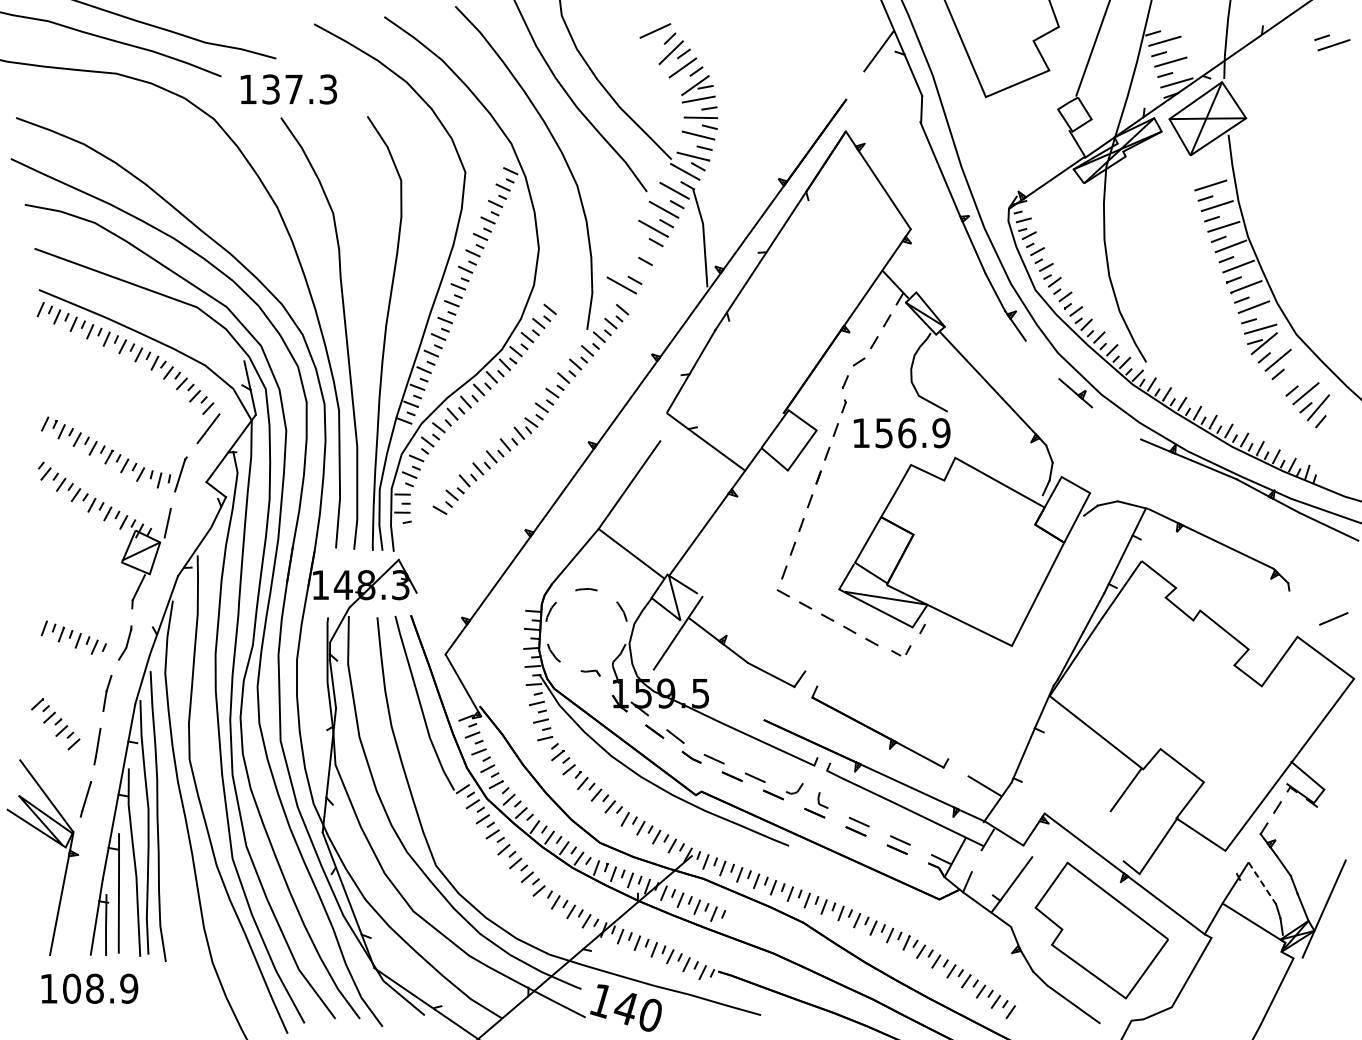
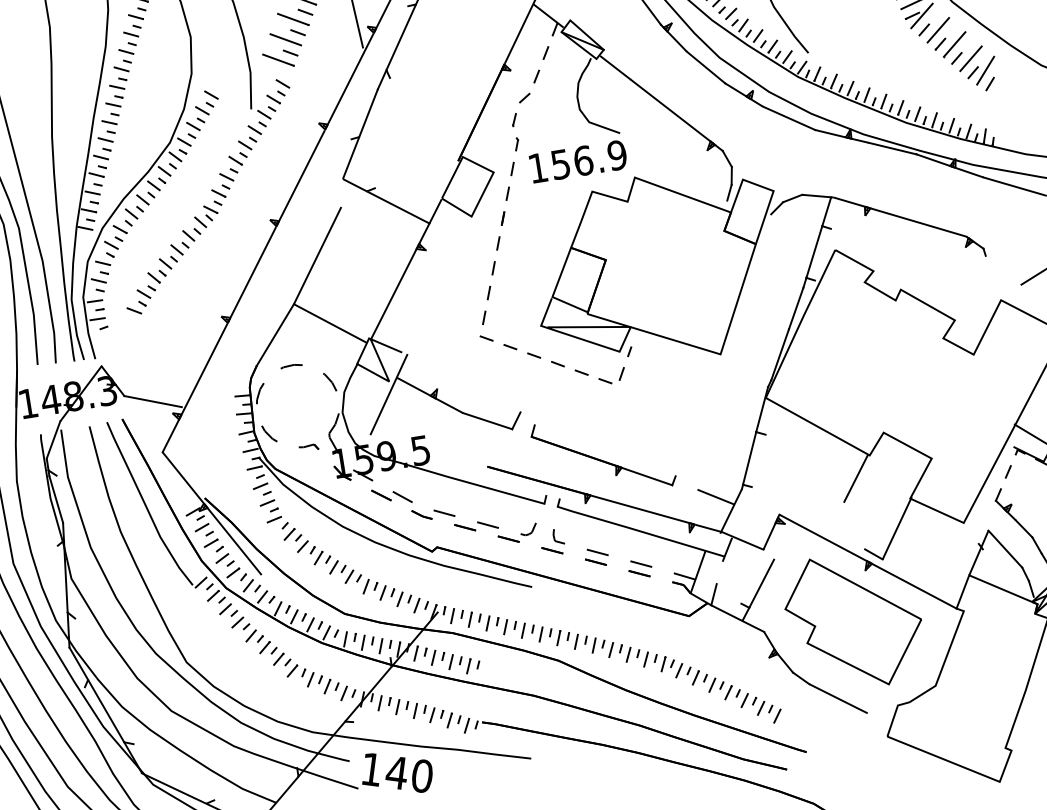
line: (642, 247) -> (292, 19), added
line: (632, 266) -> (285, 39), added
line: (1042, 360) -> (705, 67), added
line: (1291, 376) -> (954, 44), added
line: (1116, 423) -> (788, 118), added
line: (443, 602) -> (152, 401), added
part: (901, 650) -> (612, 376), size x1.43
line: (502, 753) -> (234, 541), added
line: (1262, 883) -> (1005, 549), dashed -> solid

